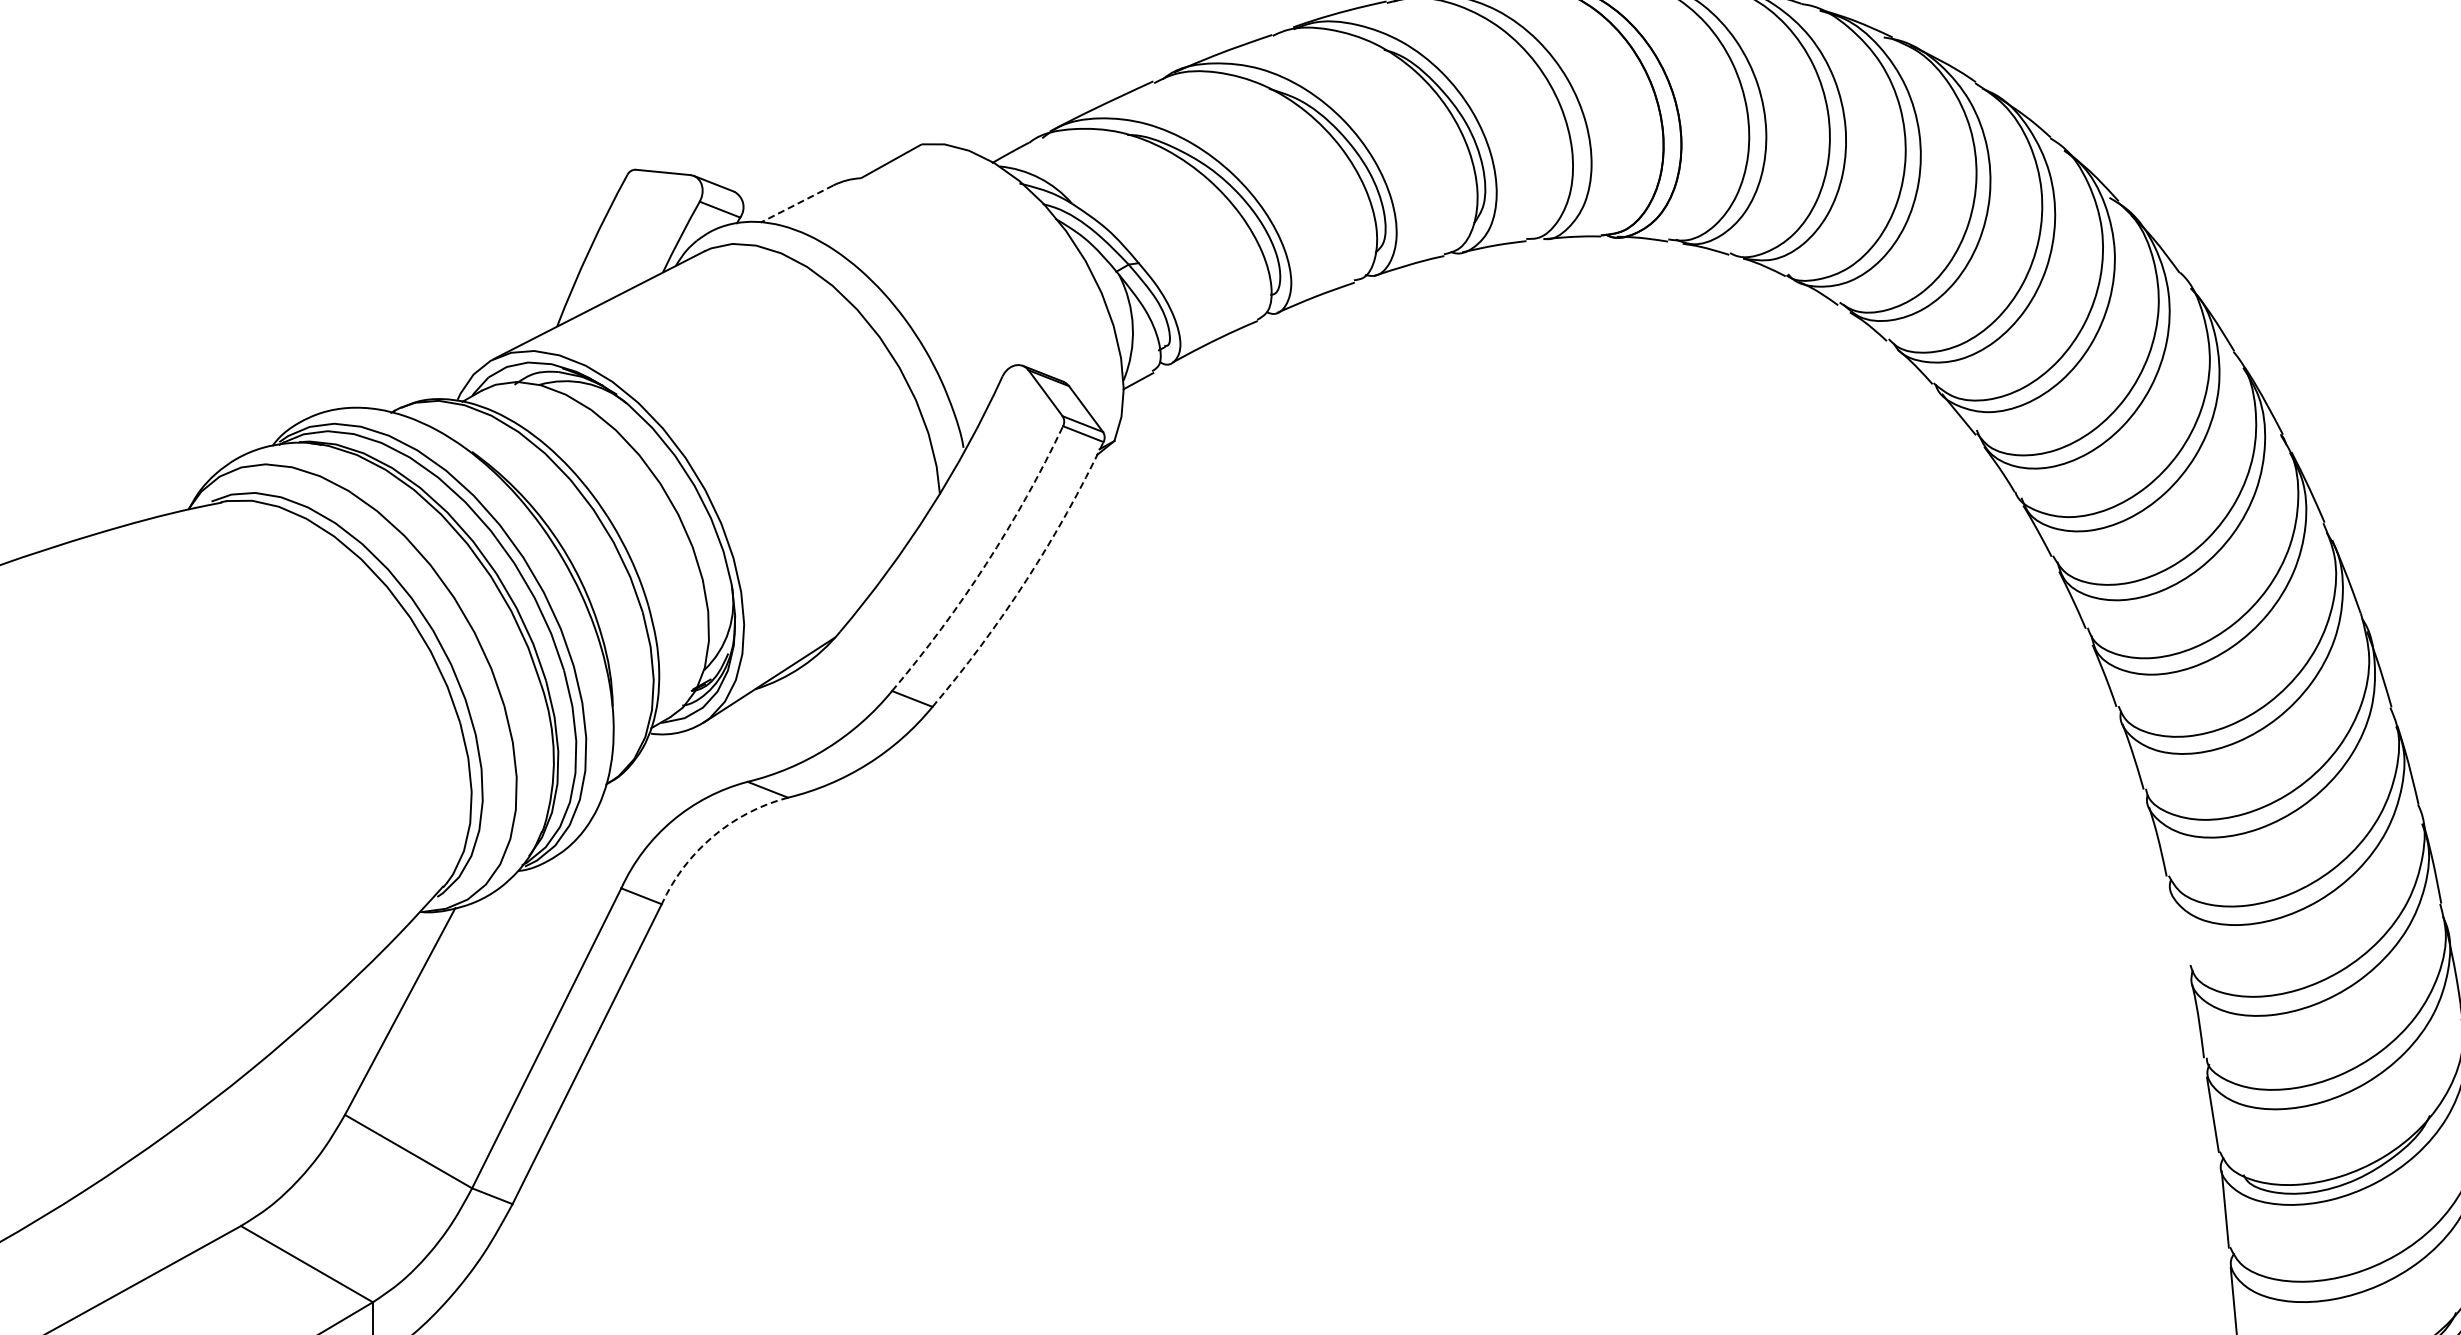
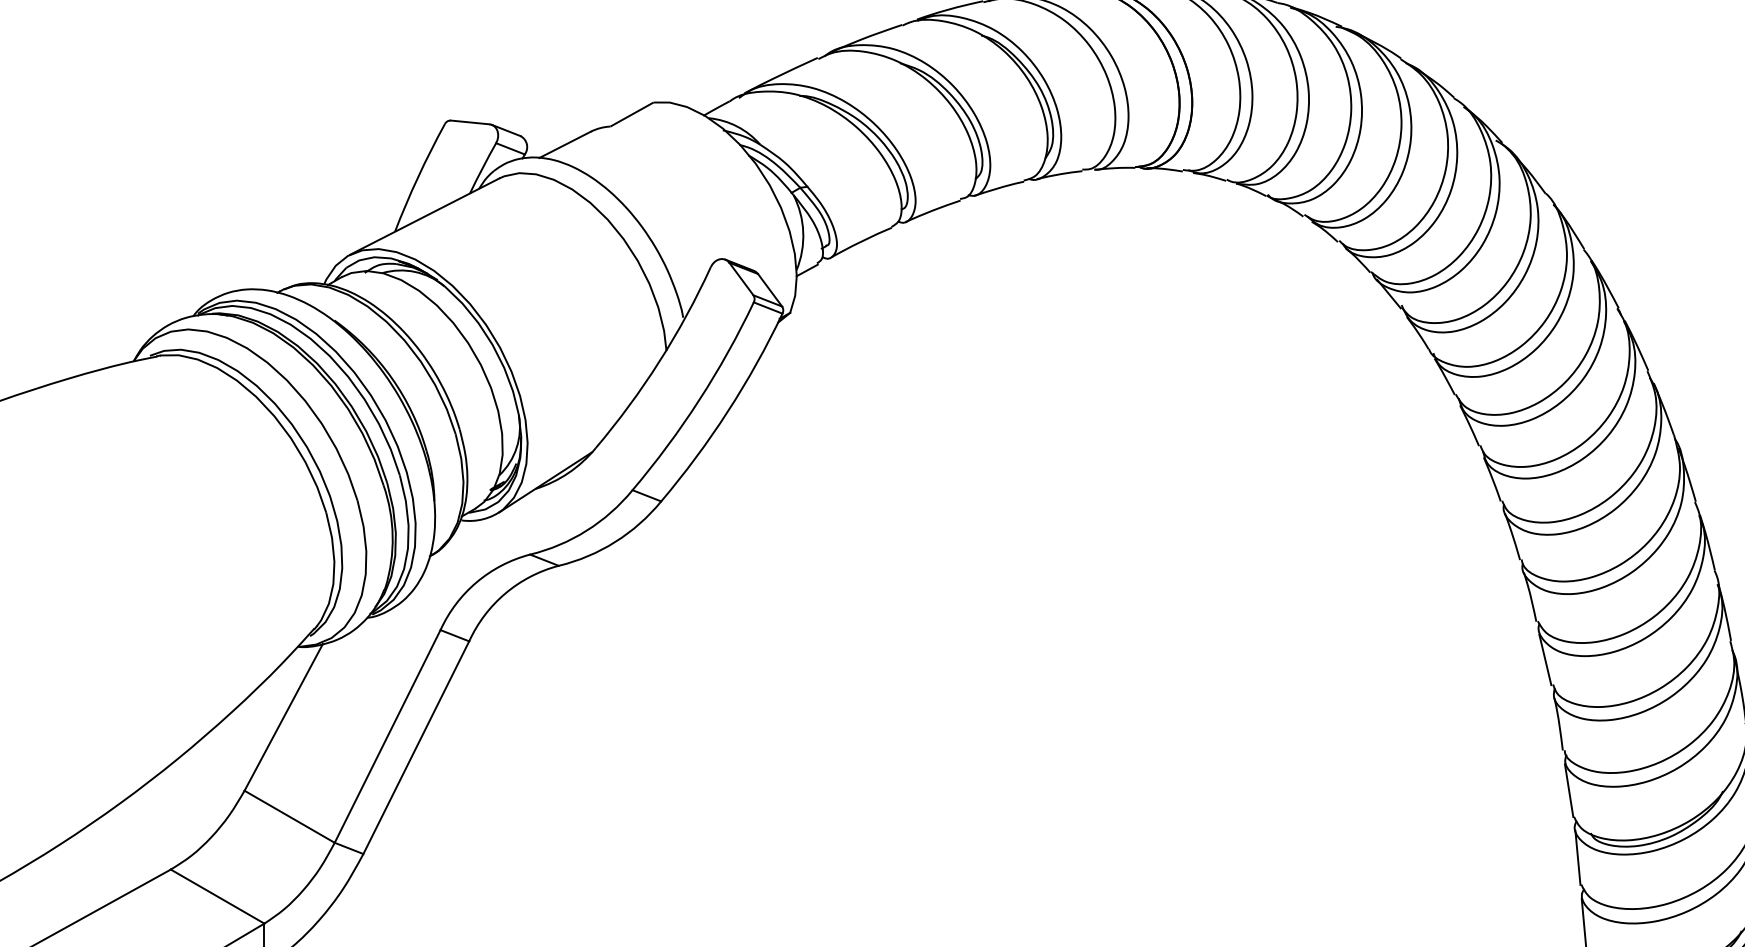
line: (797, 204) -> (565, 145), dashed -> solid
arc: (986, 564) -> (699, 400), dashed -> solid
arc: (1026, 580) -> (727, 411), dashed -> solid
arc: (712, 836) -> (505, 593), dashed -> solid
line: (2179, 930) -> (1545, 659), added

